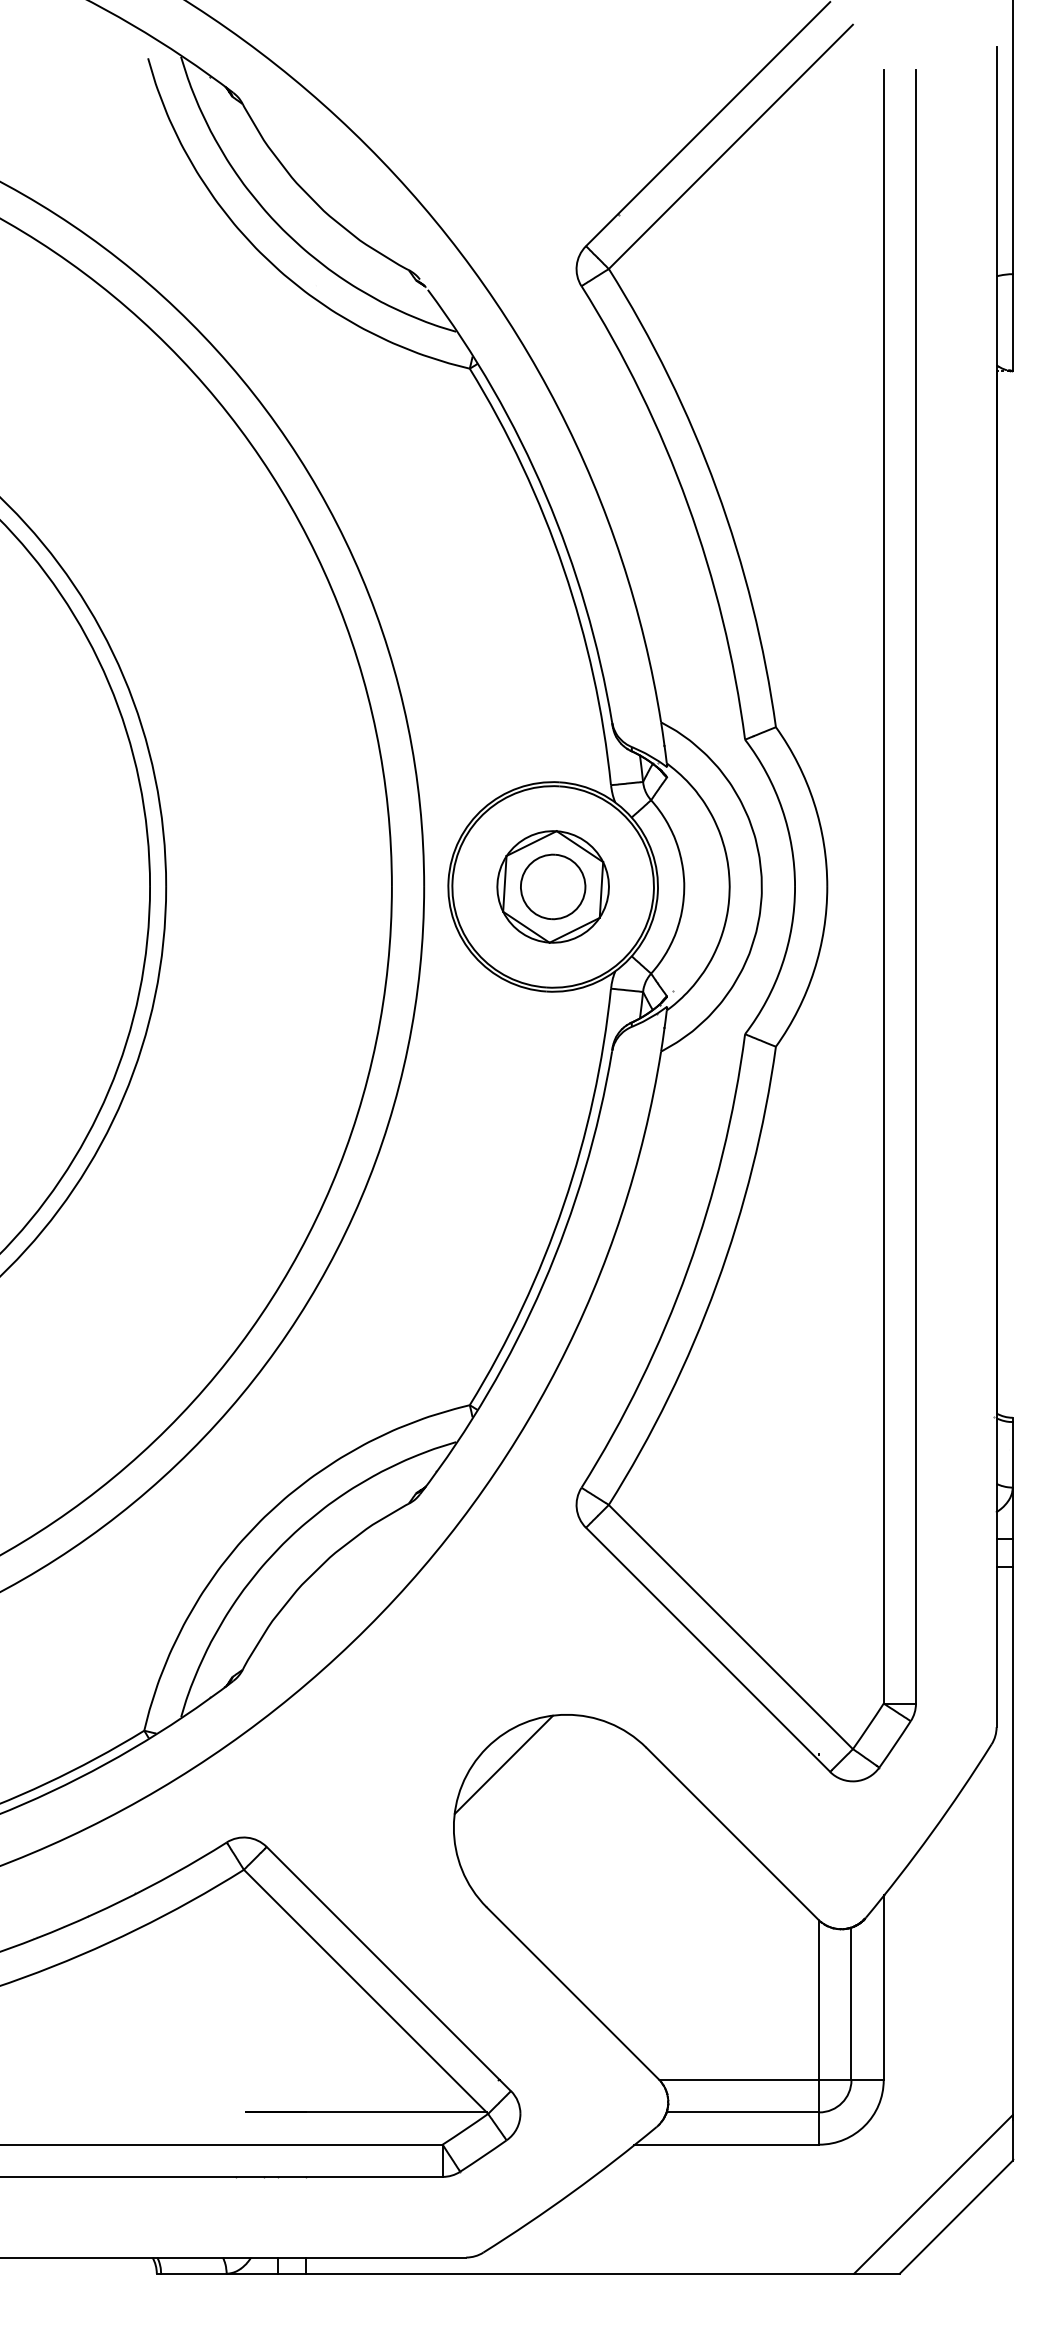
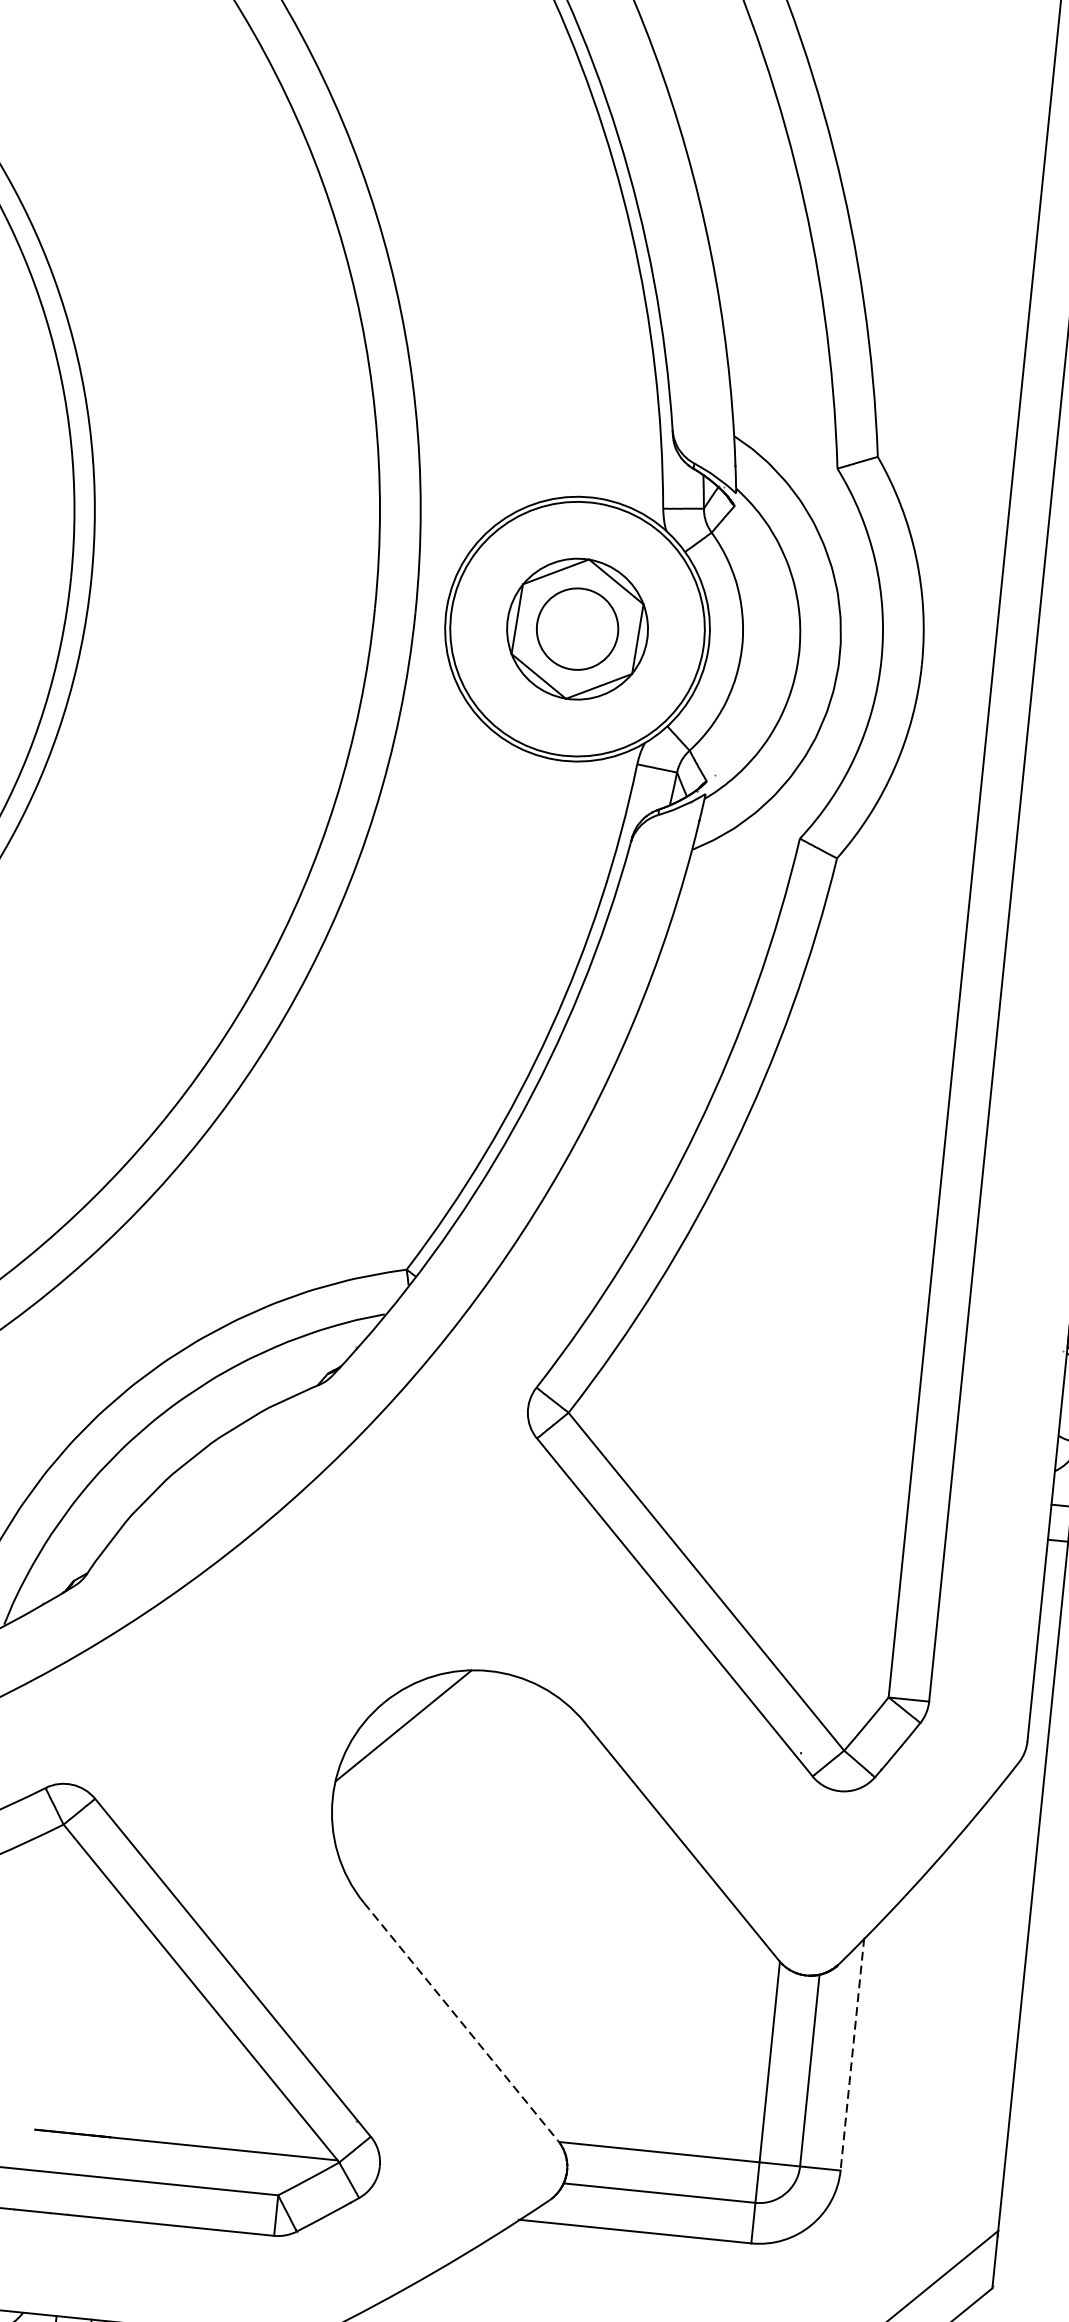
line: (883, 1987) -> (852, 2054), solid -> dashed
line: (572, 1993) -> (460, 2021), solid -> dashed

